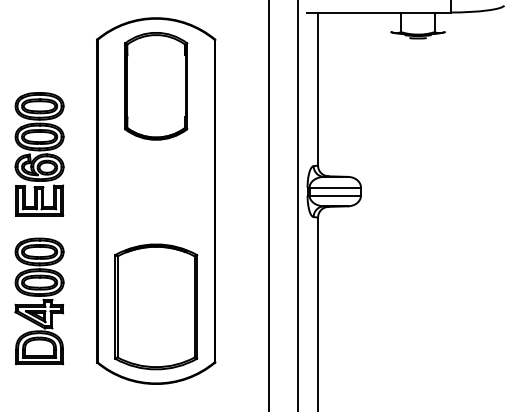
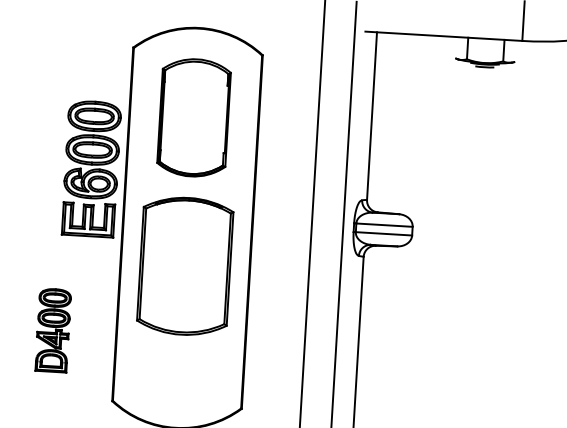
part: (156, 86) -> (194, 118), moved
part: (39, 154) -> (91, 169), moved
part: (39, 301) -> (53, 330), size x0.6
part: (156, 306) -> (185, 265), moved

